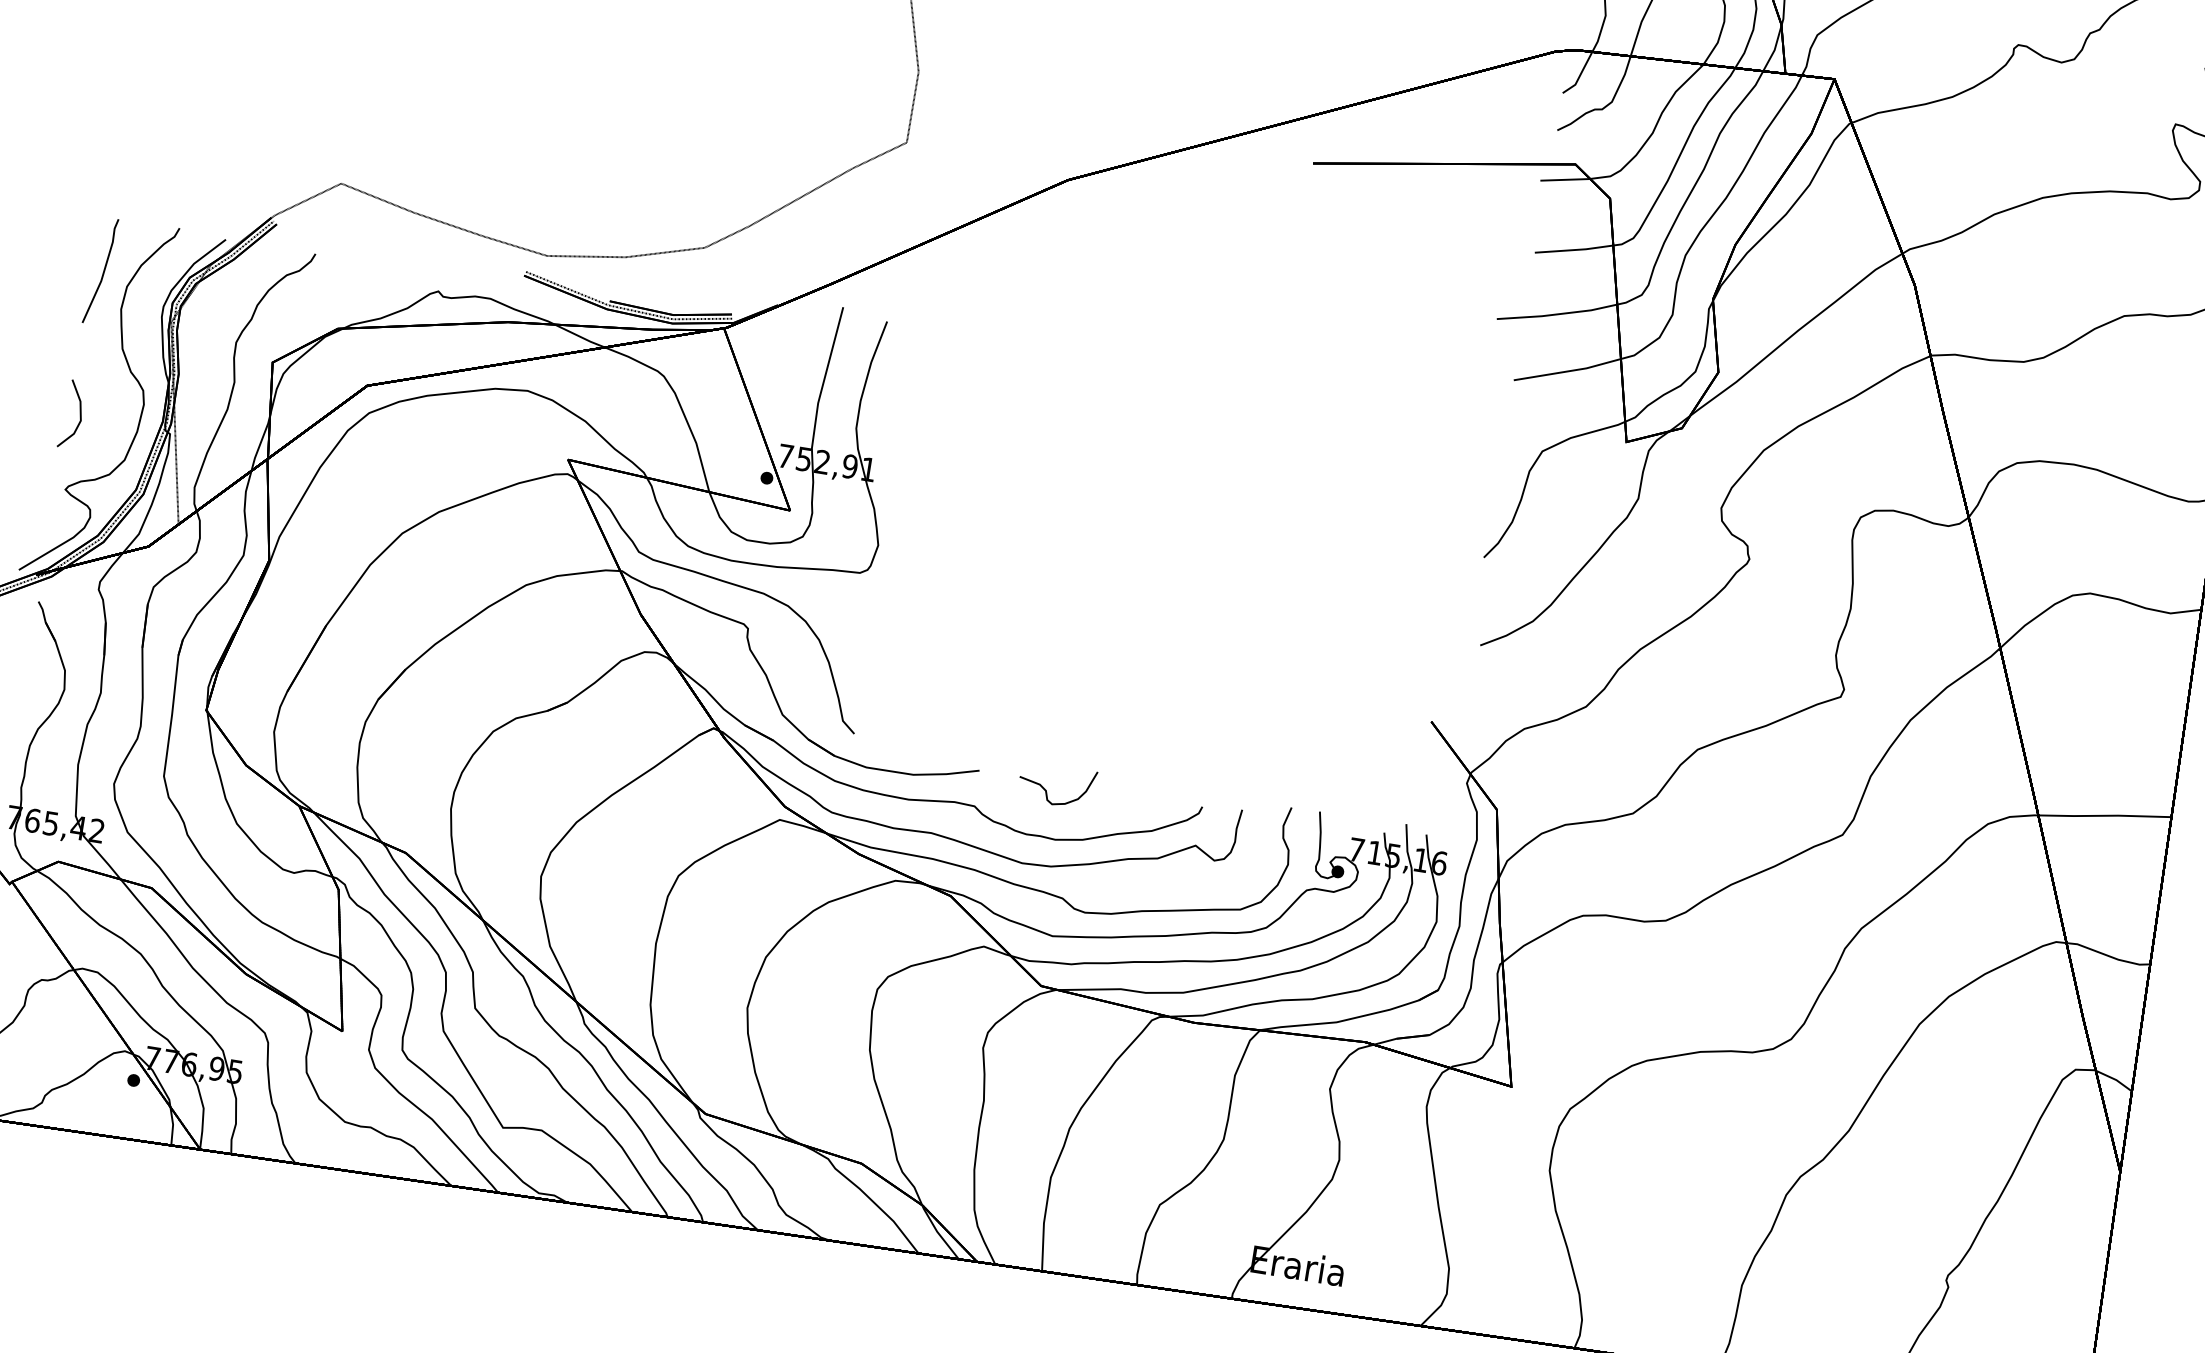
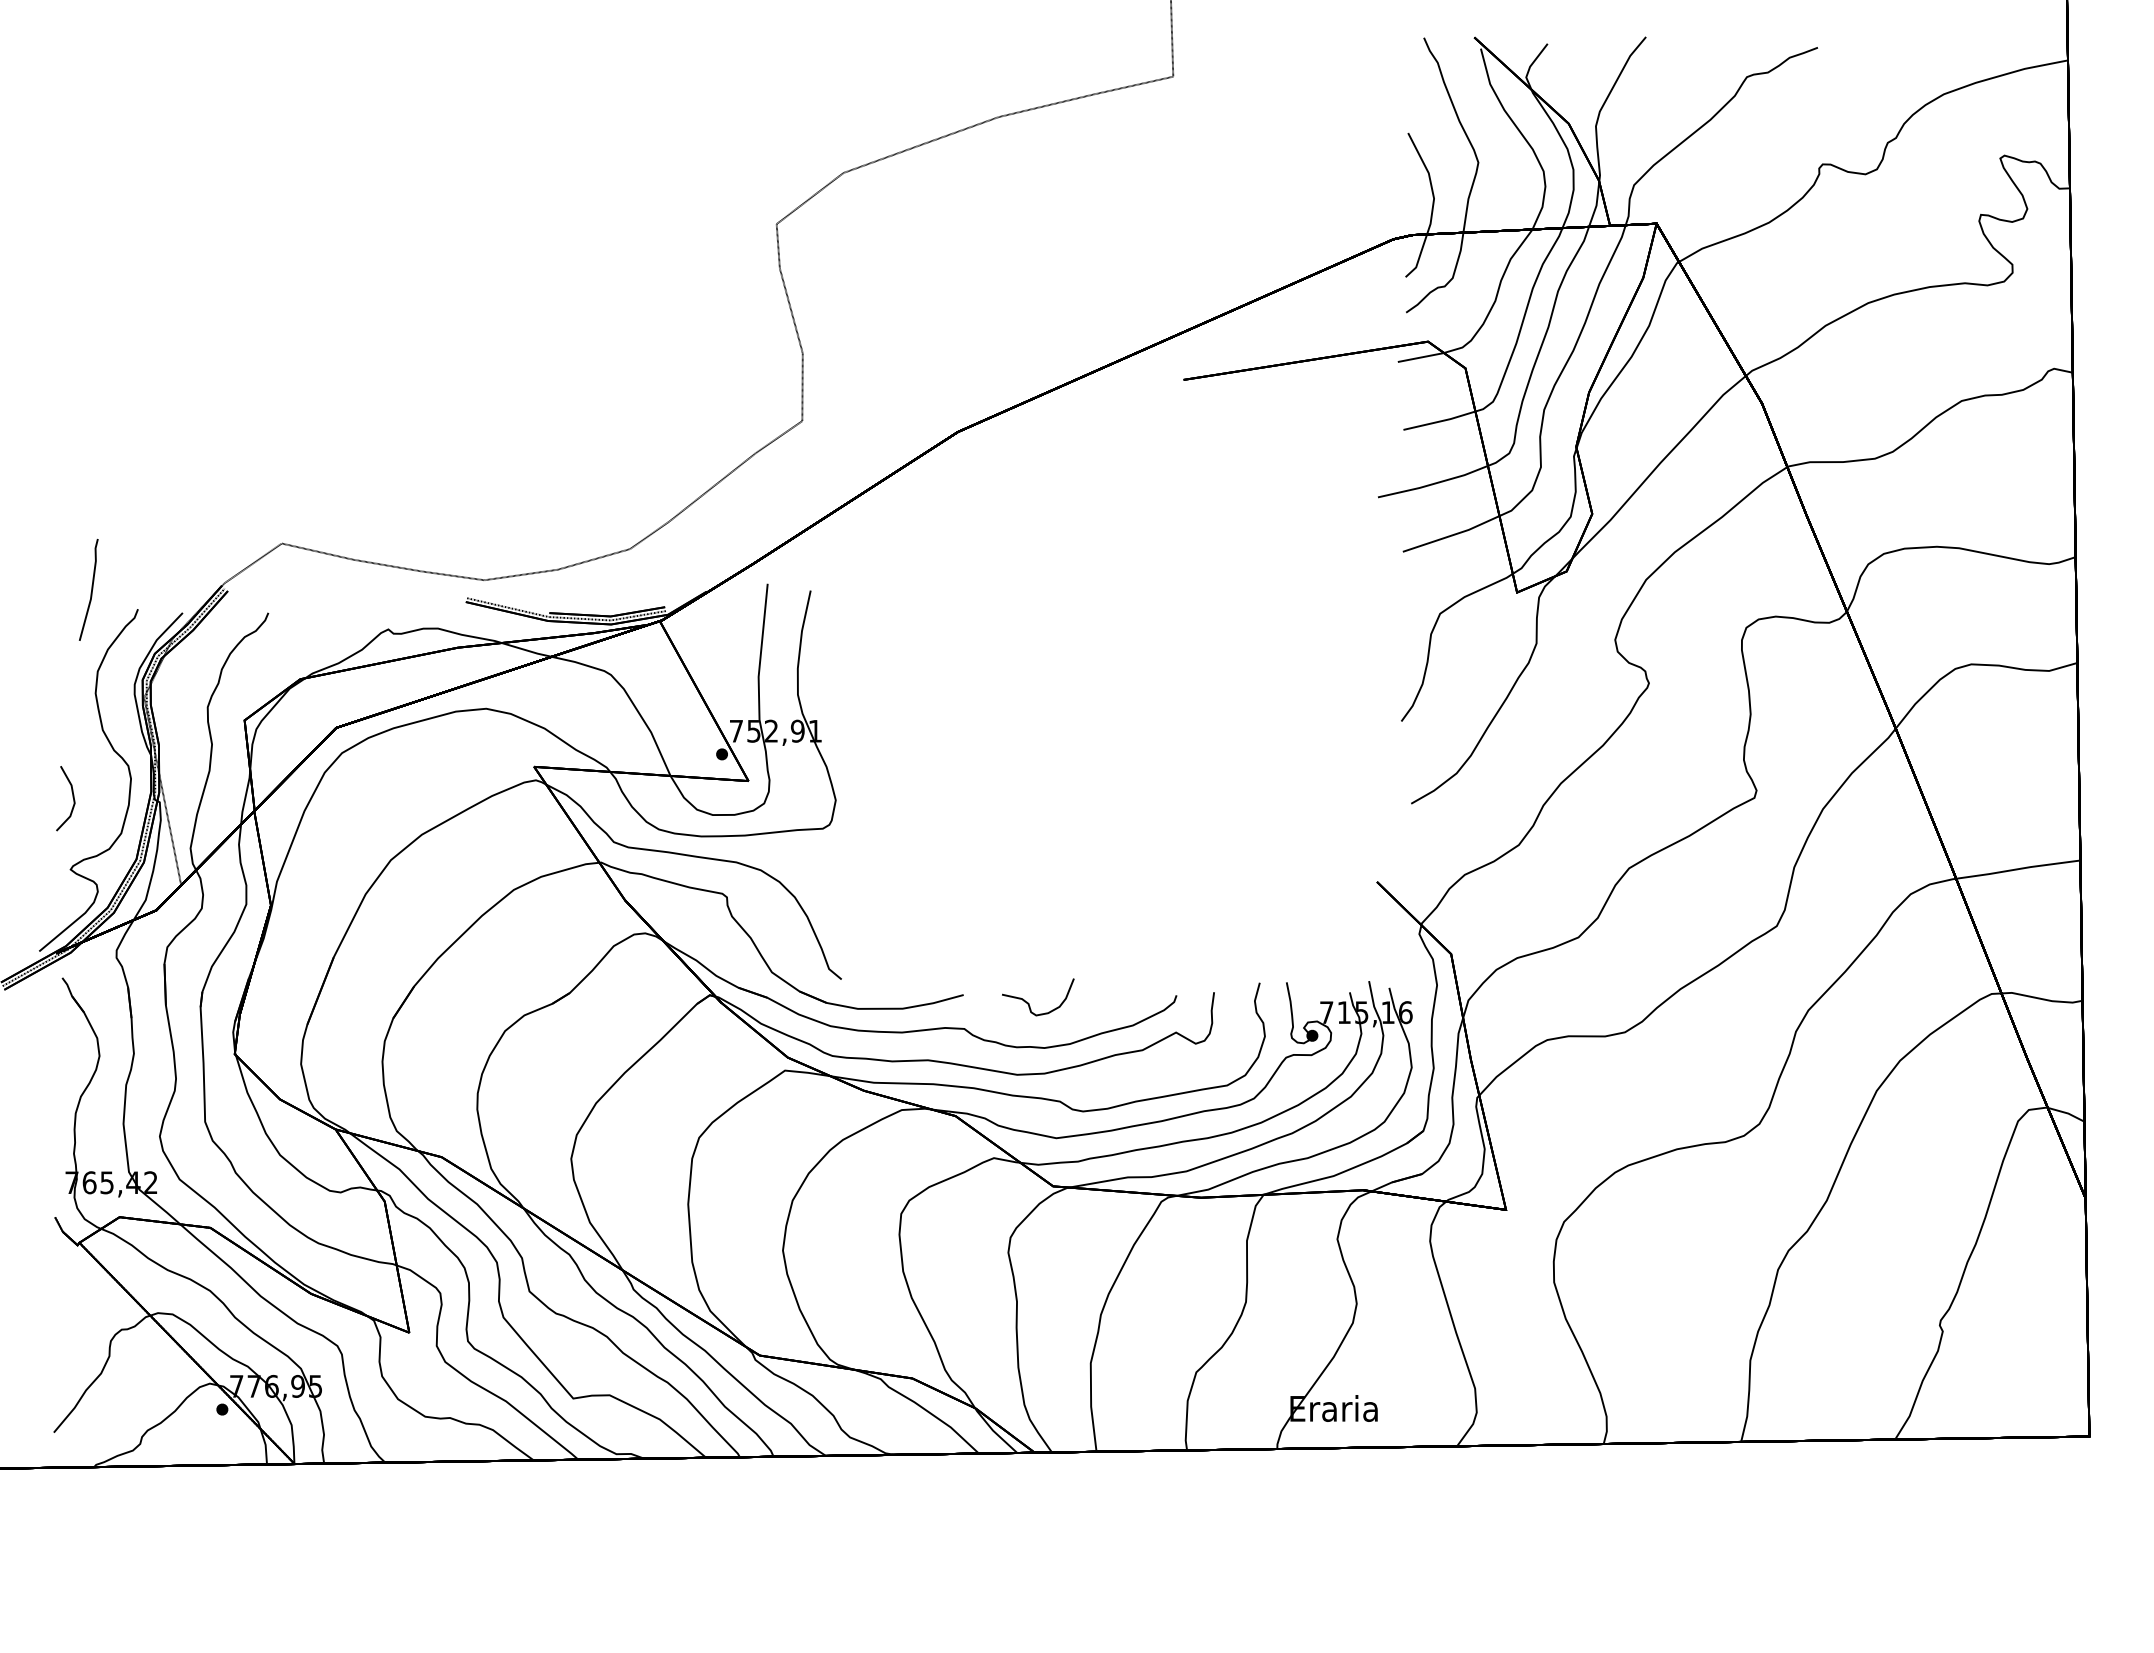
line: (103, 271) -> (91, 589), moved

